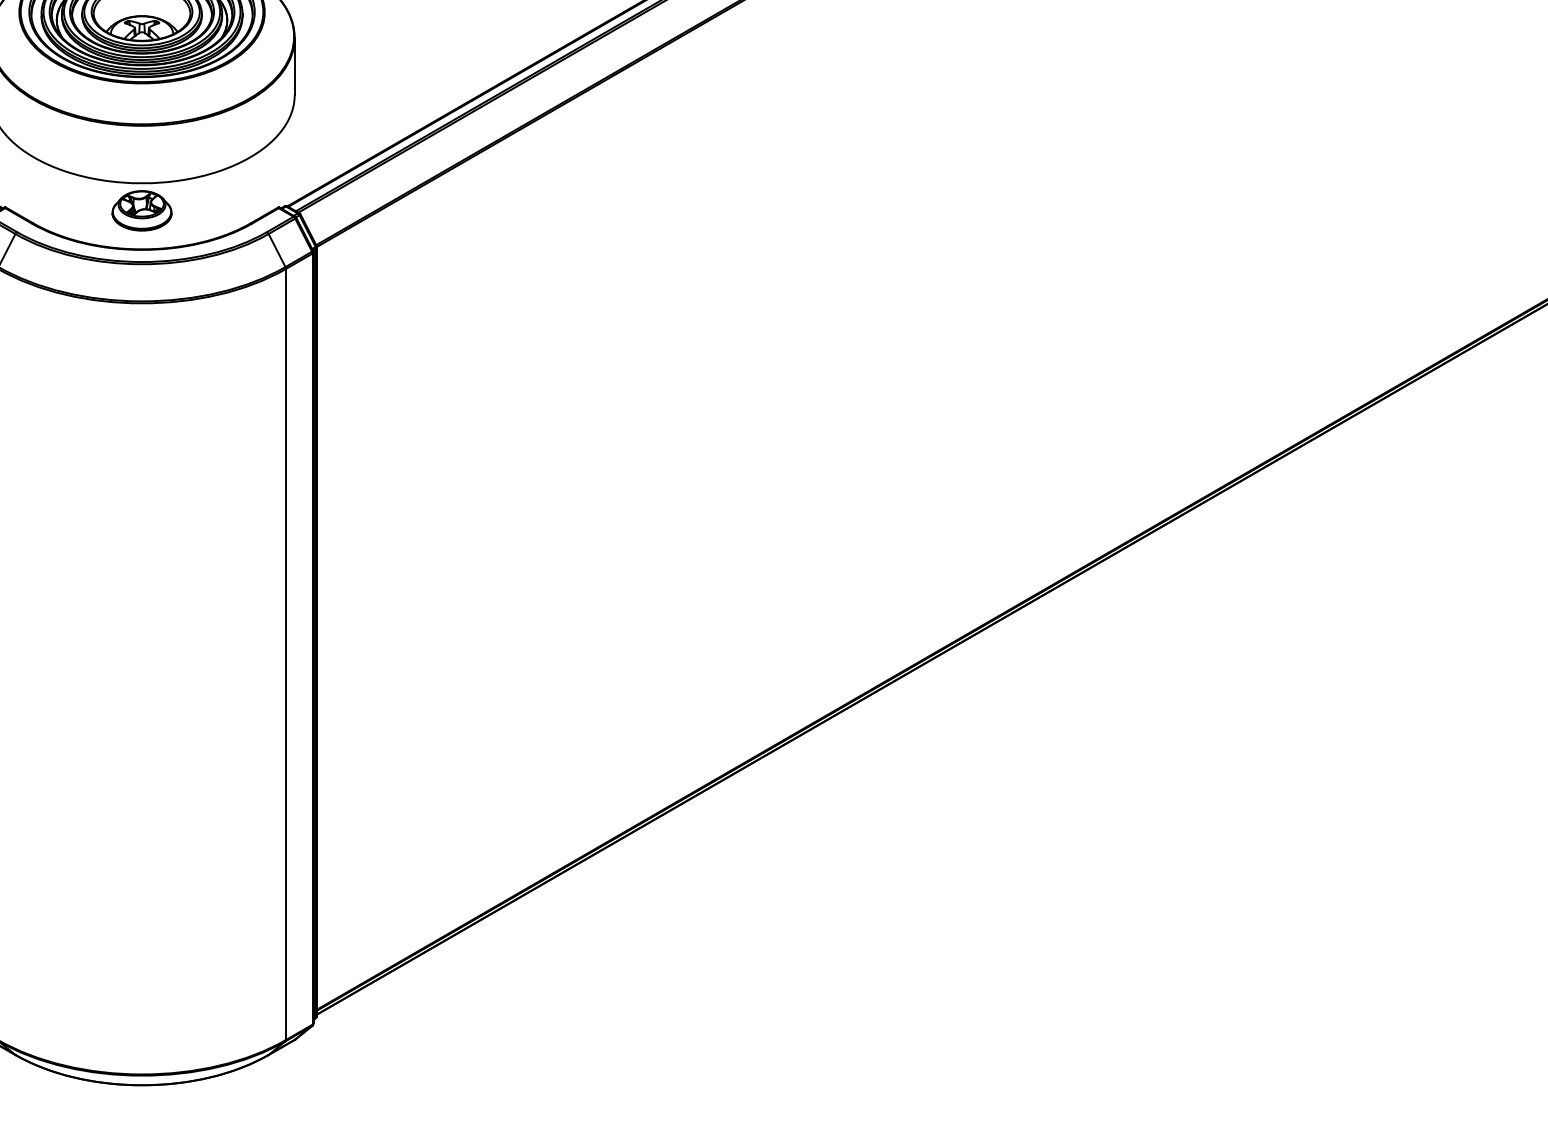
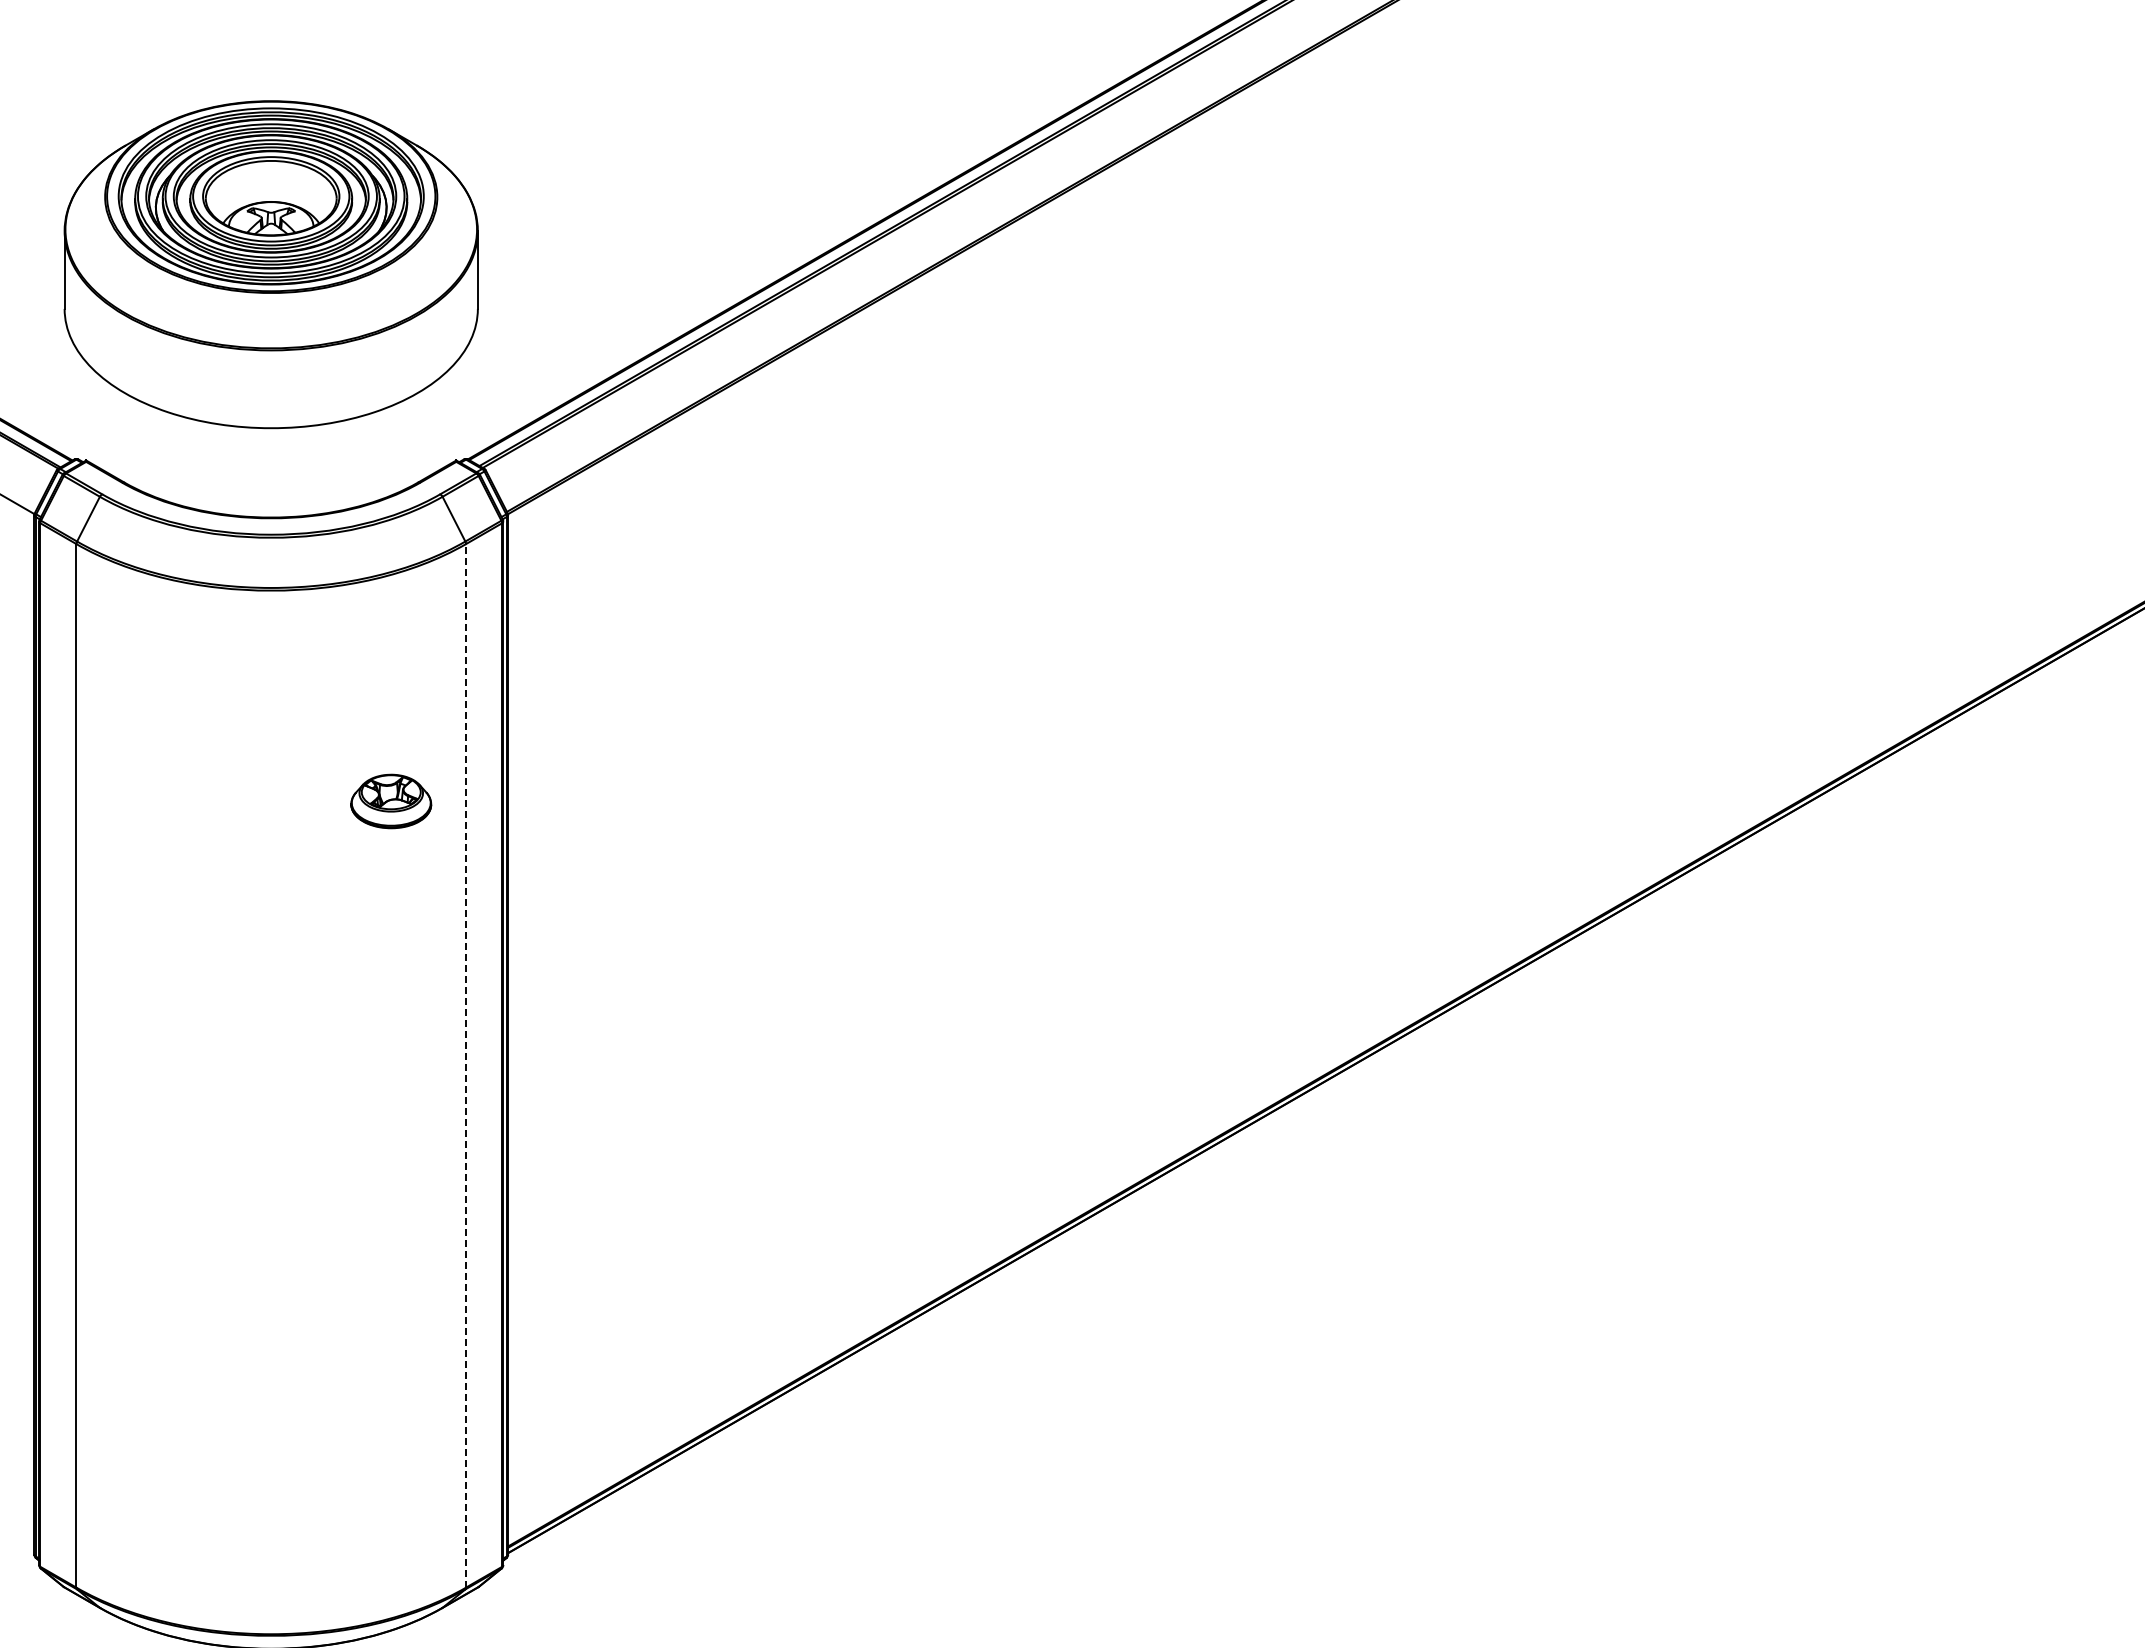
part: (142, 210) -> (391, 801), moved
line: (286, 654) -> (466, 1065), solid -> dashed

